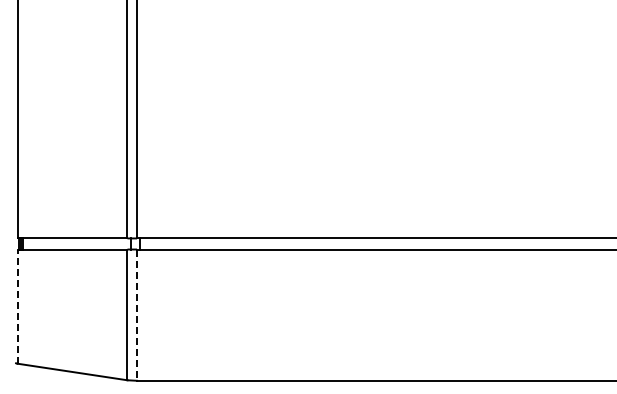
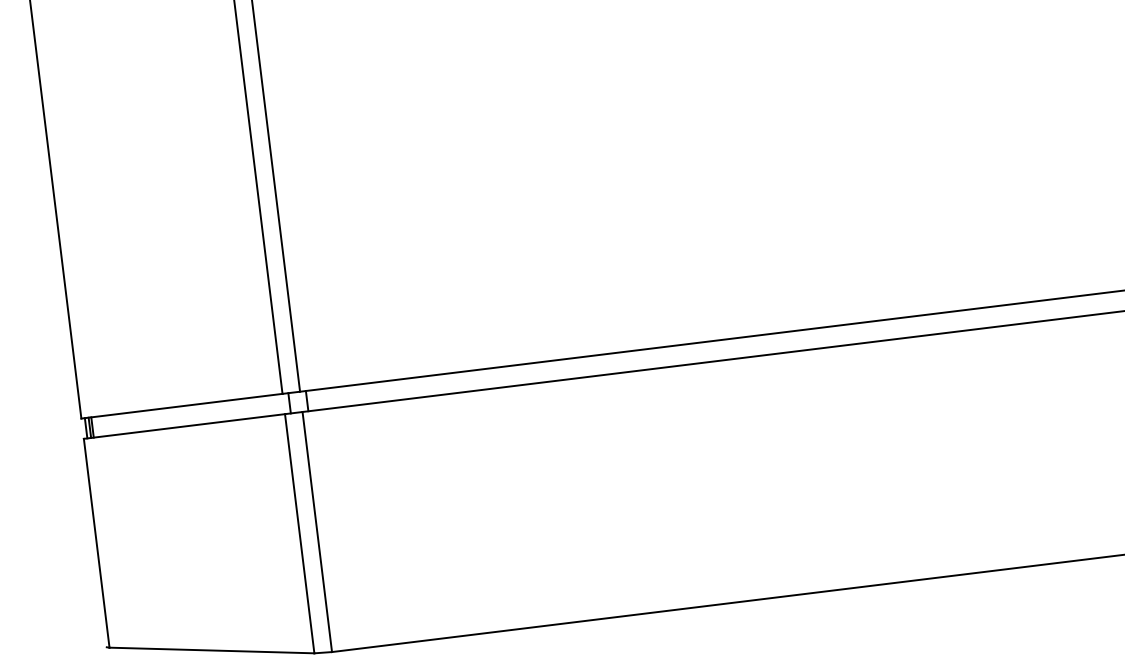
line: (17, 306) -> (96, 543), dashed -> solid
line: (137, 315) -> (318, 532), dashed -> solid

